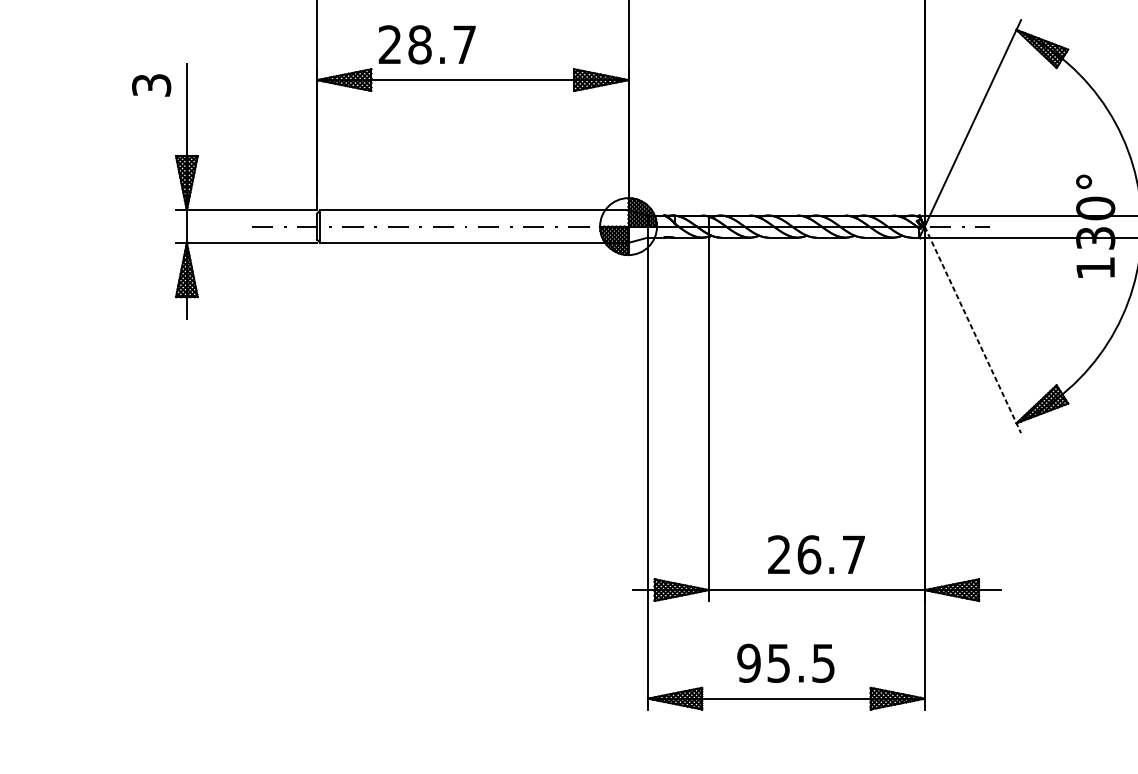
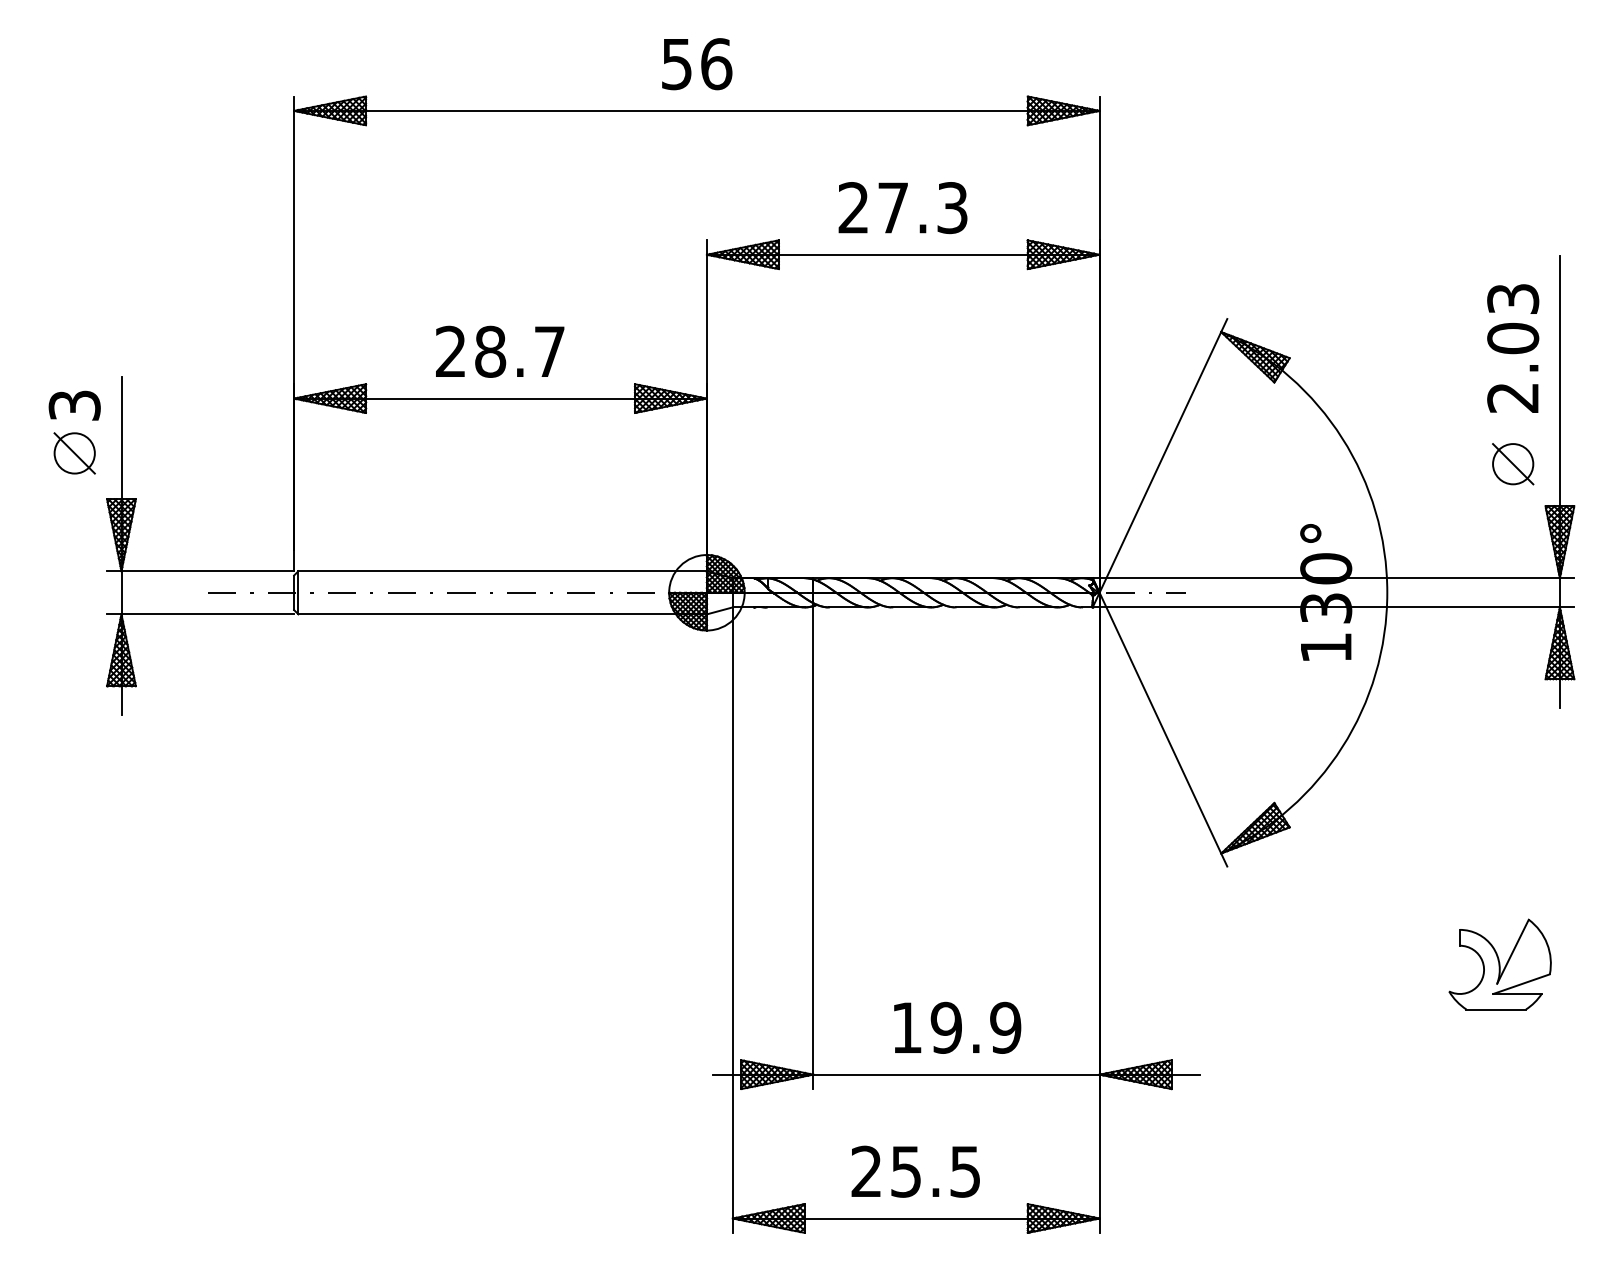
text: (427, 44) -> (500, 351), moved
part: (151, 121) -> (74, 453), added
line: (972, 330) -> (1163, 730), dashed -> solid
text: (816, 554) -> (956, 1027), 26.7 -> 19.9
text: (748, 663) -> (866, 1171), 95.5 -> 25.5

